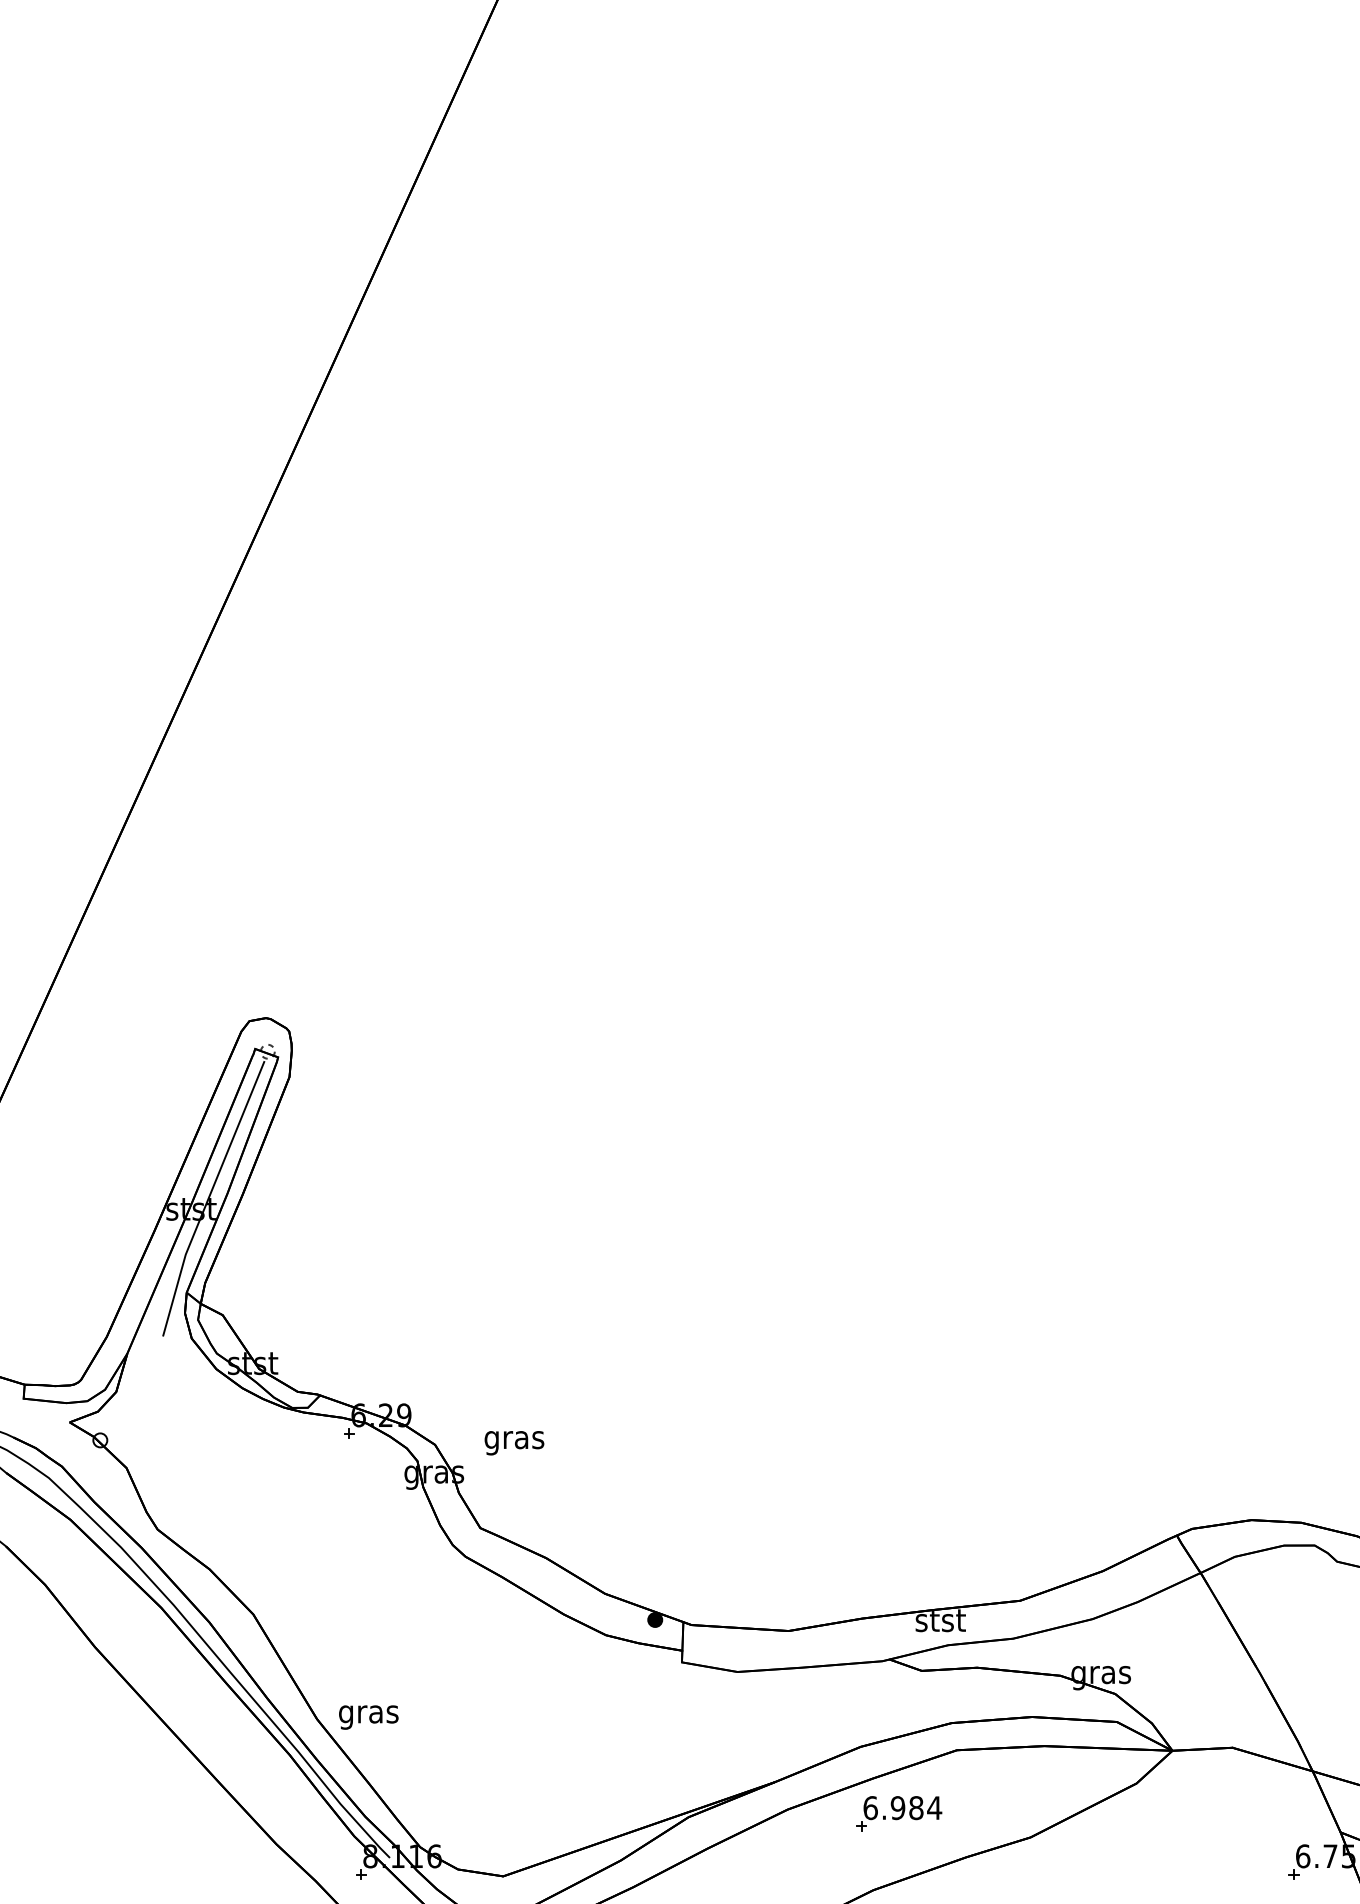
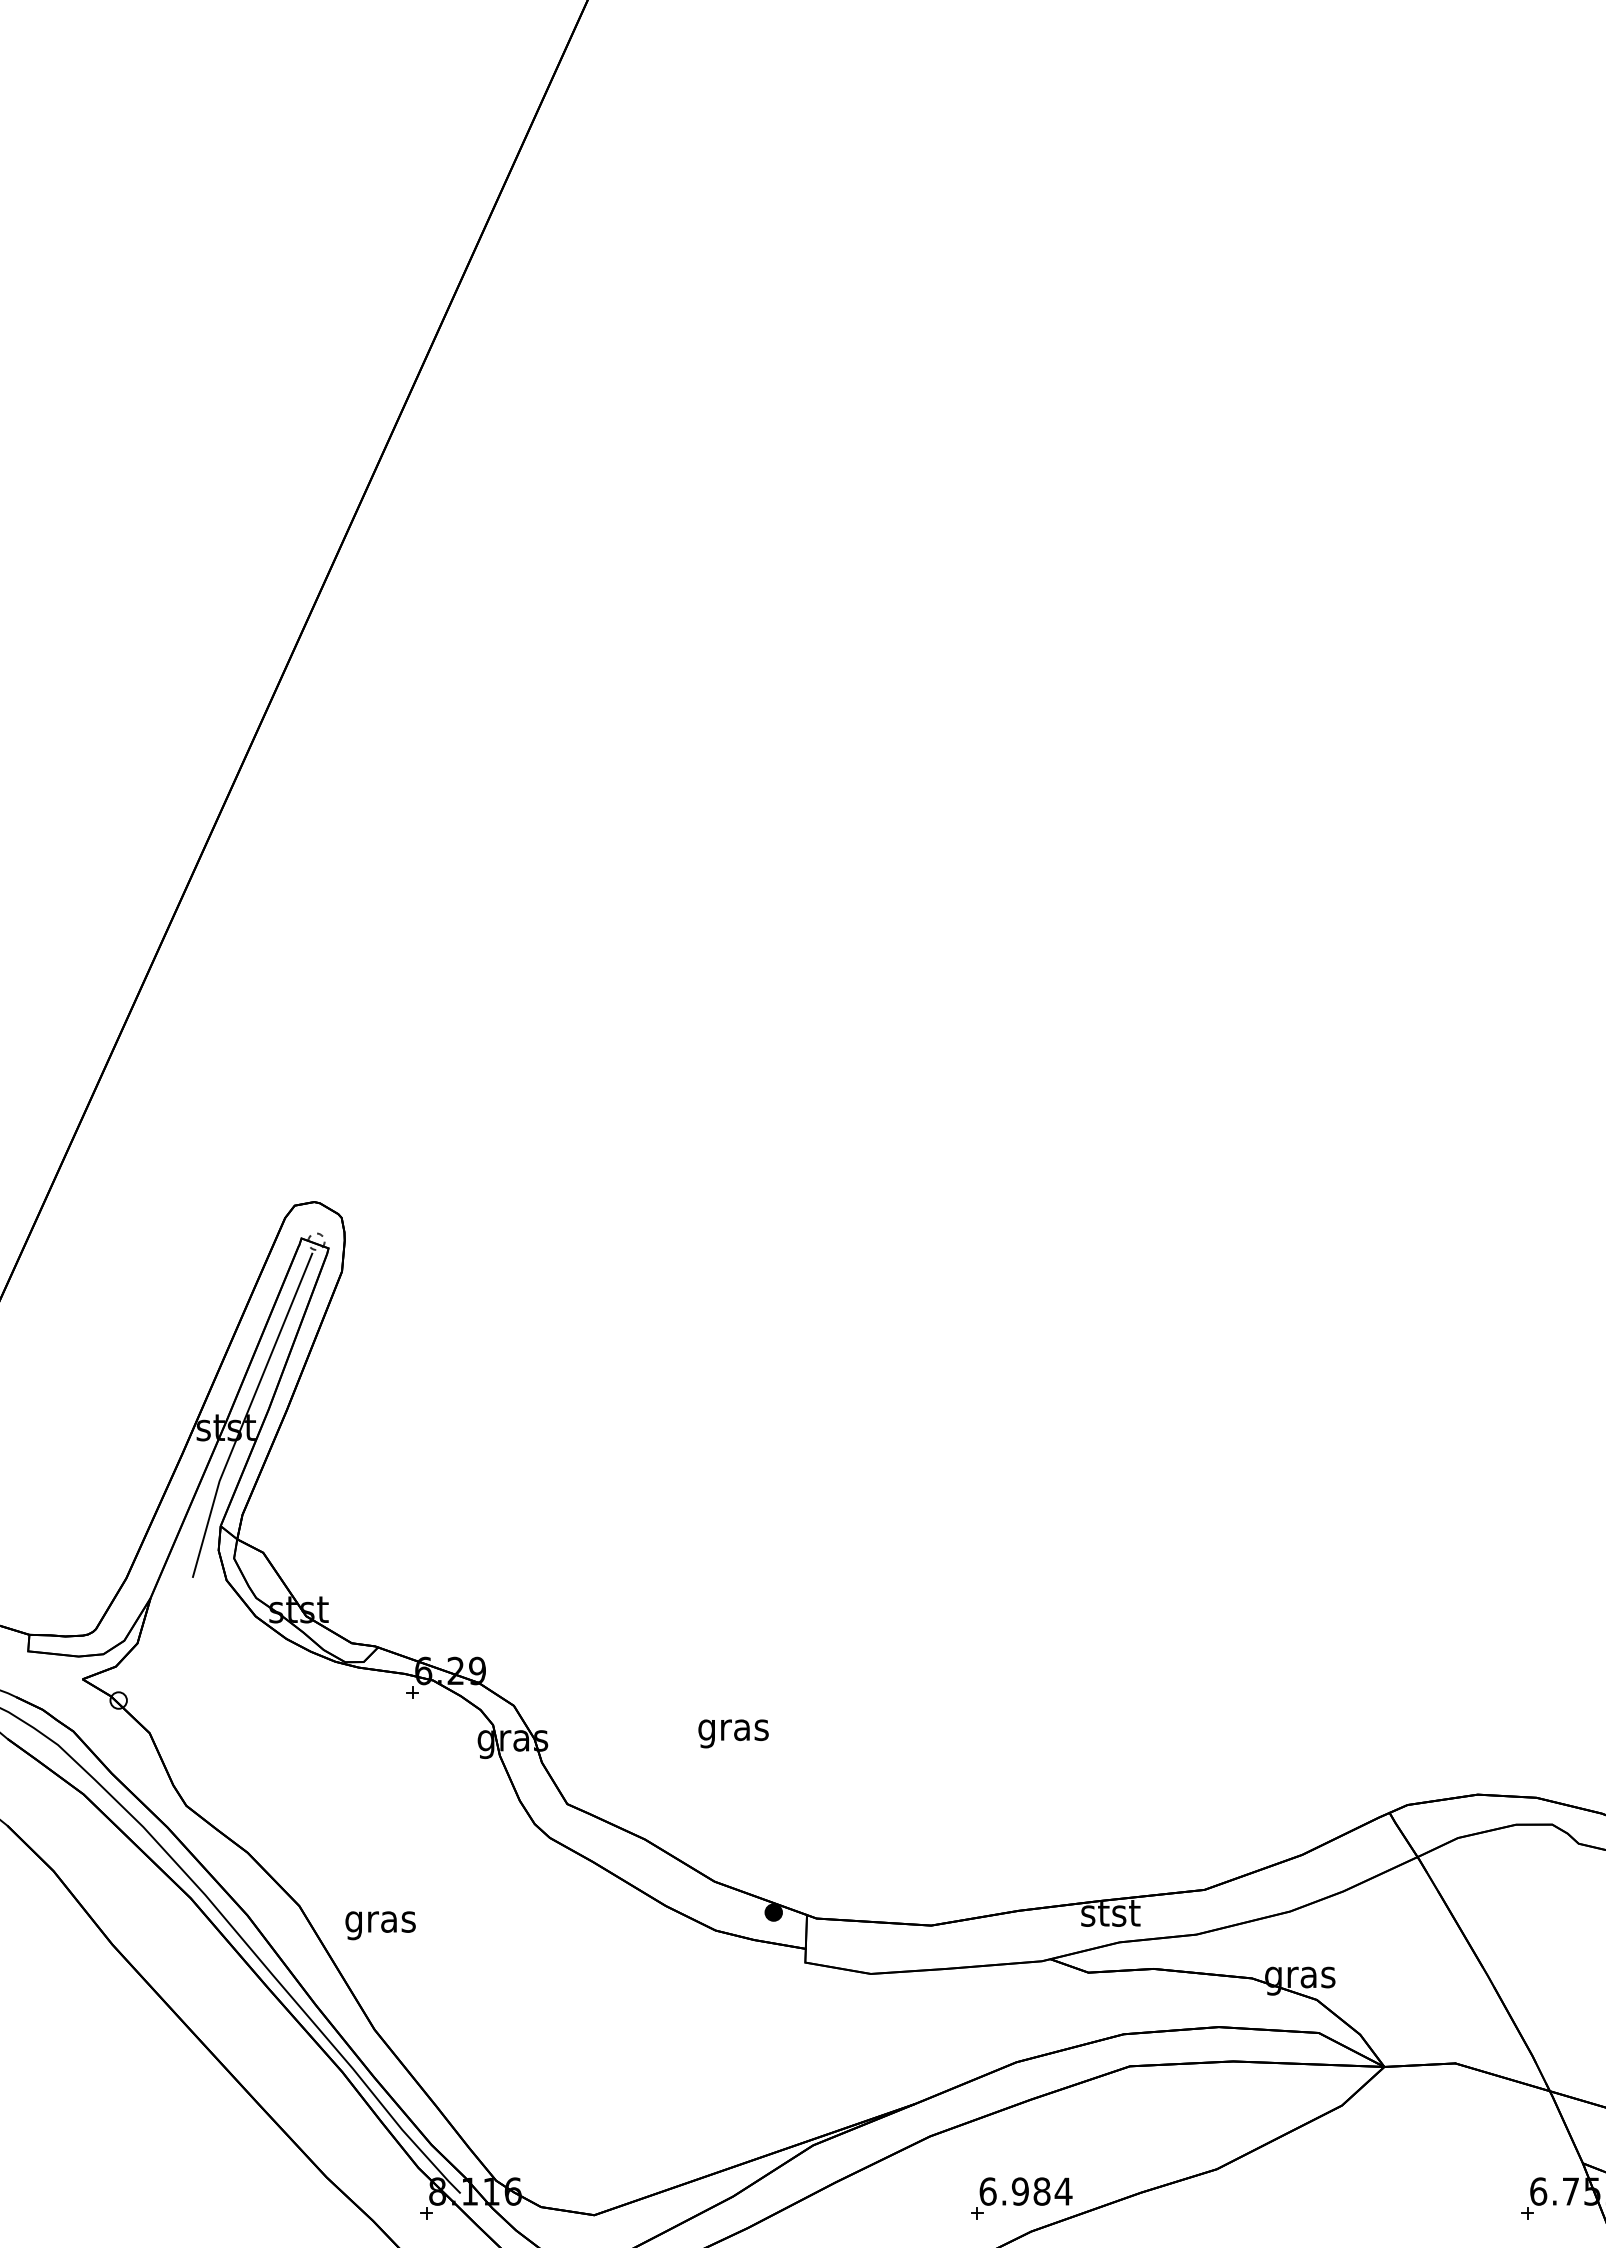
text: (514, 1442) -> (733, 1733), moved
text: (368, 1717) -> (380, 1925), moved
part: (898, 1813) -> (1021, 2198), moved

